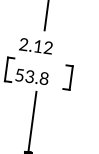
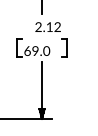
text: (35, 45) -> (47, 26), moved
text: (32, 76) -> (37, 50), 53.8 -> 69.0

